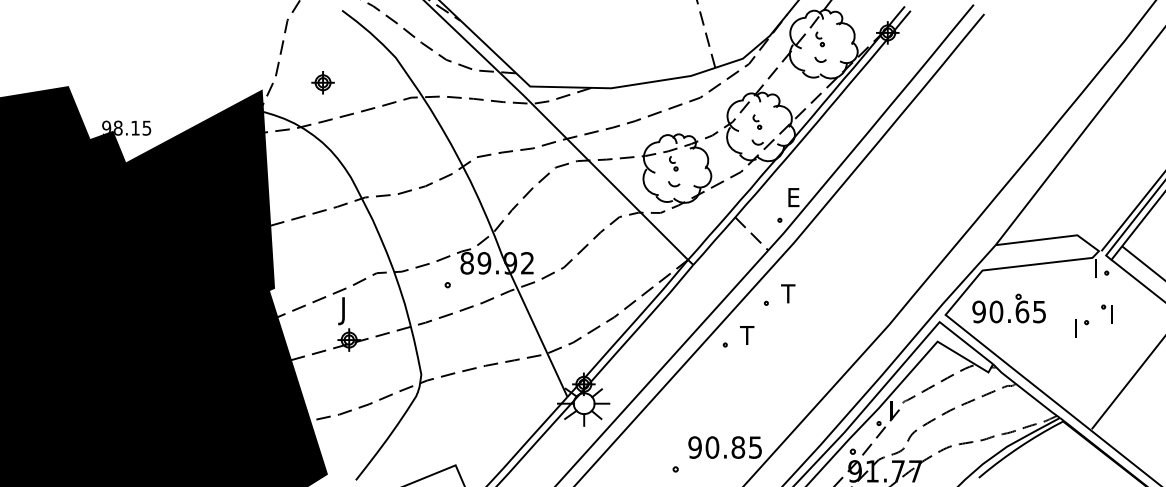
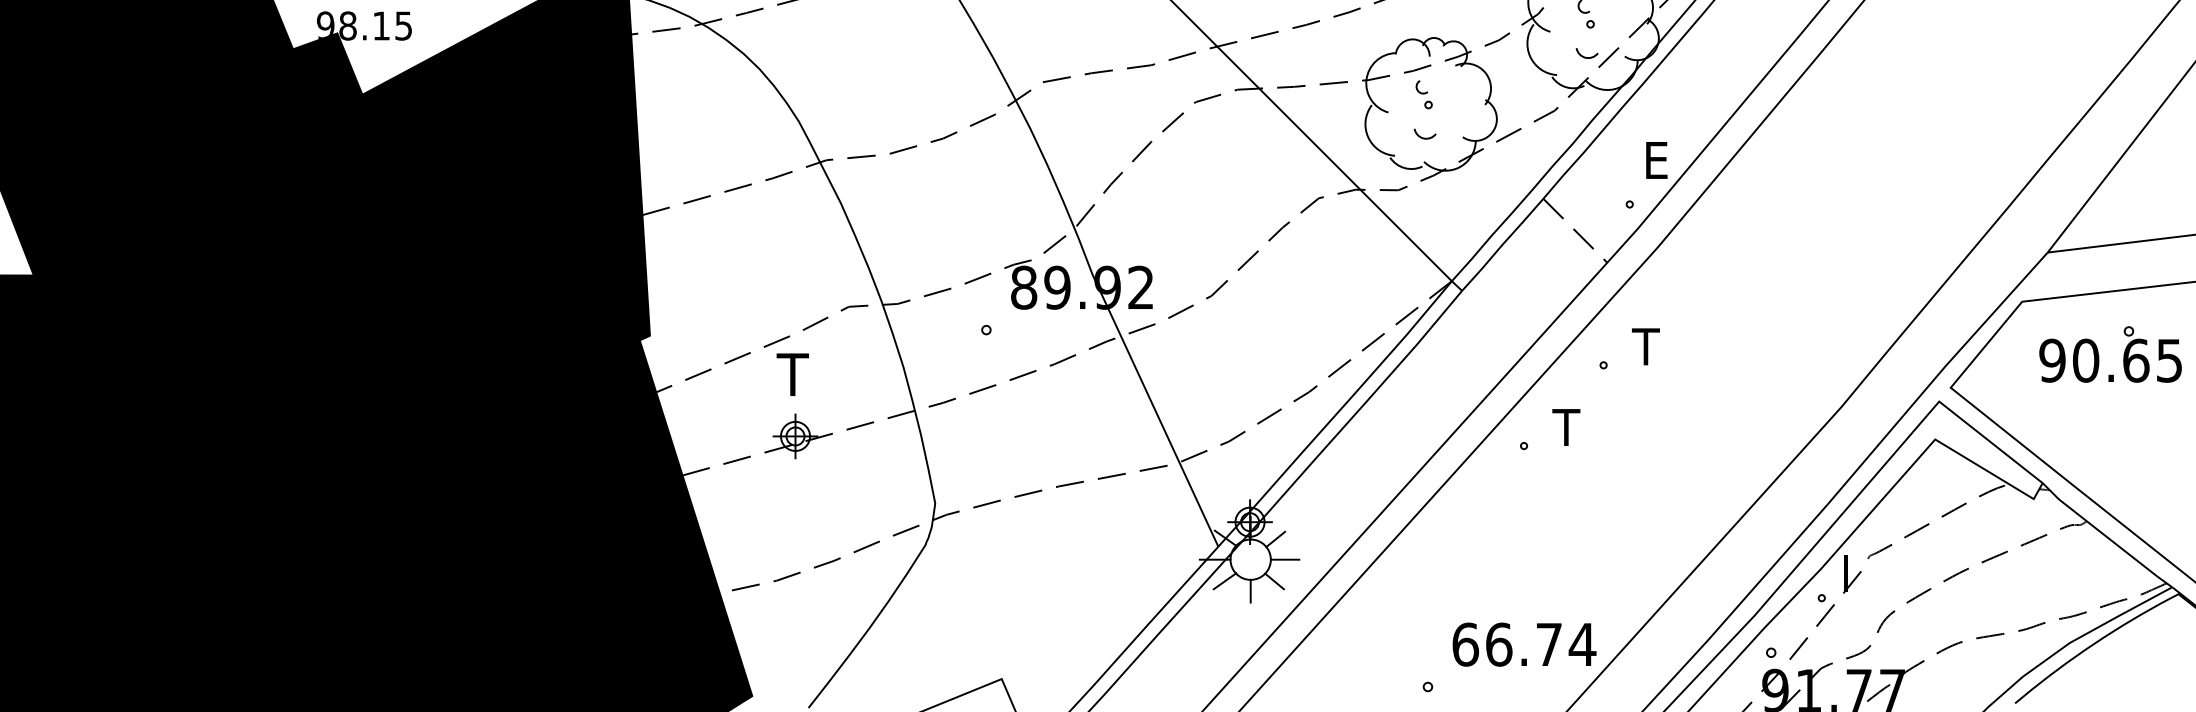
part: (1008, 308) -> (2109, 353), moved
text: (347, 311) -> (792, 381), J -> T
text: (725, 447) -> (1524, 644), 90.85 -> 66.74

